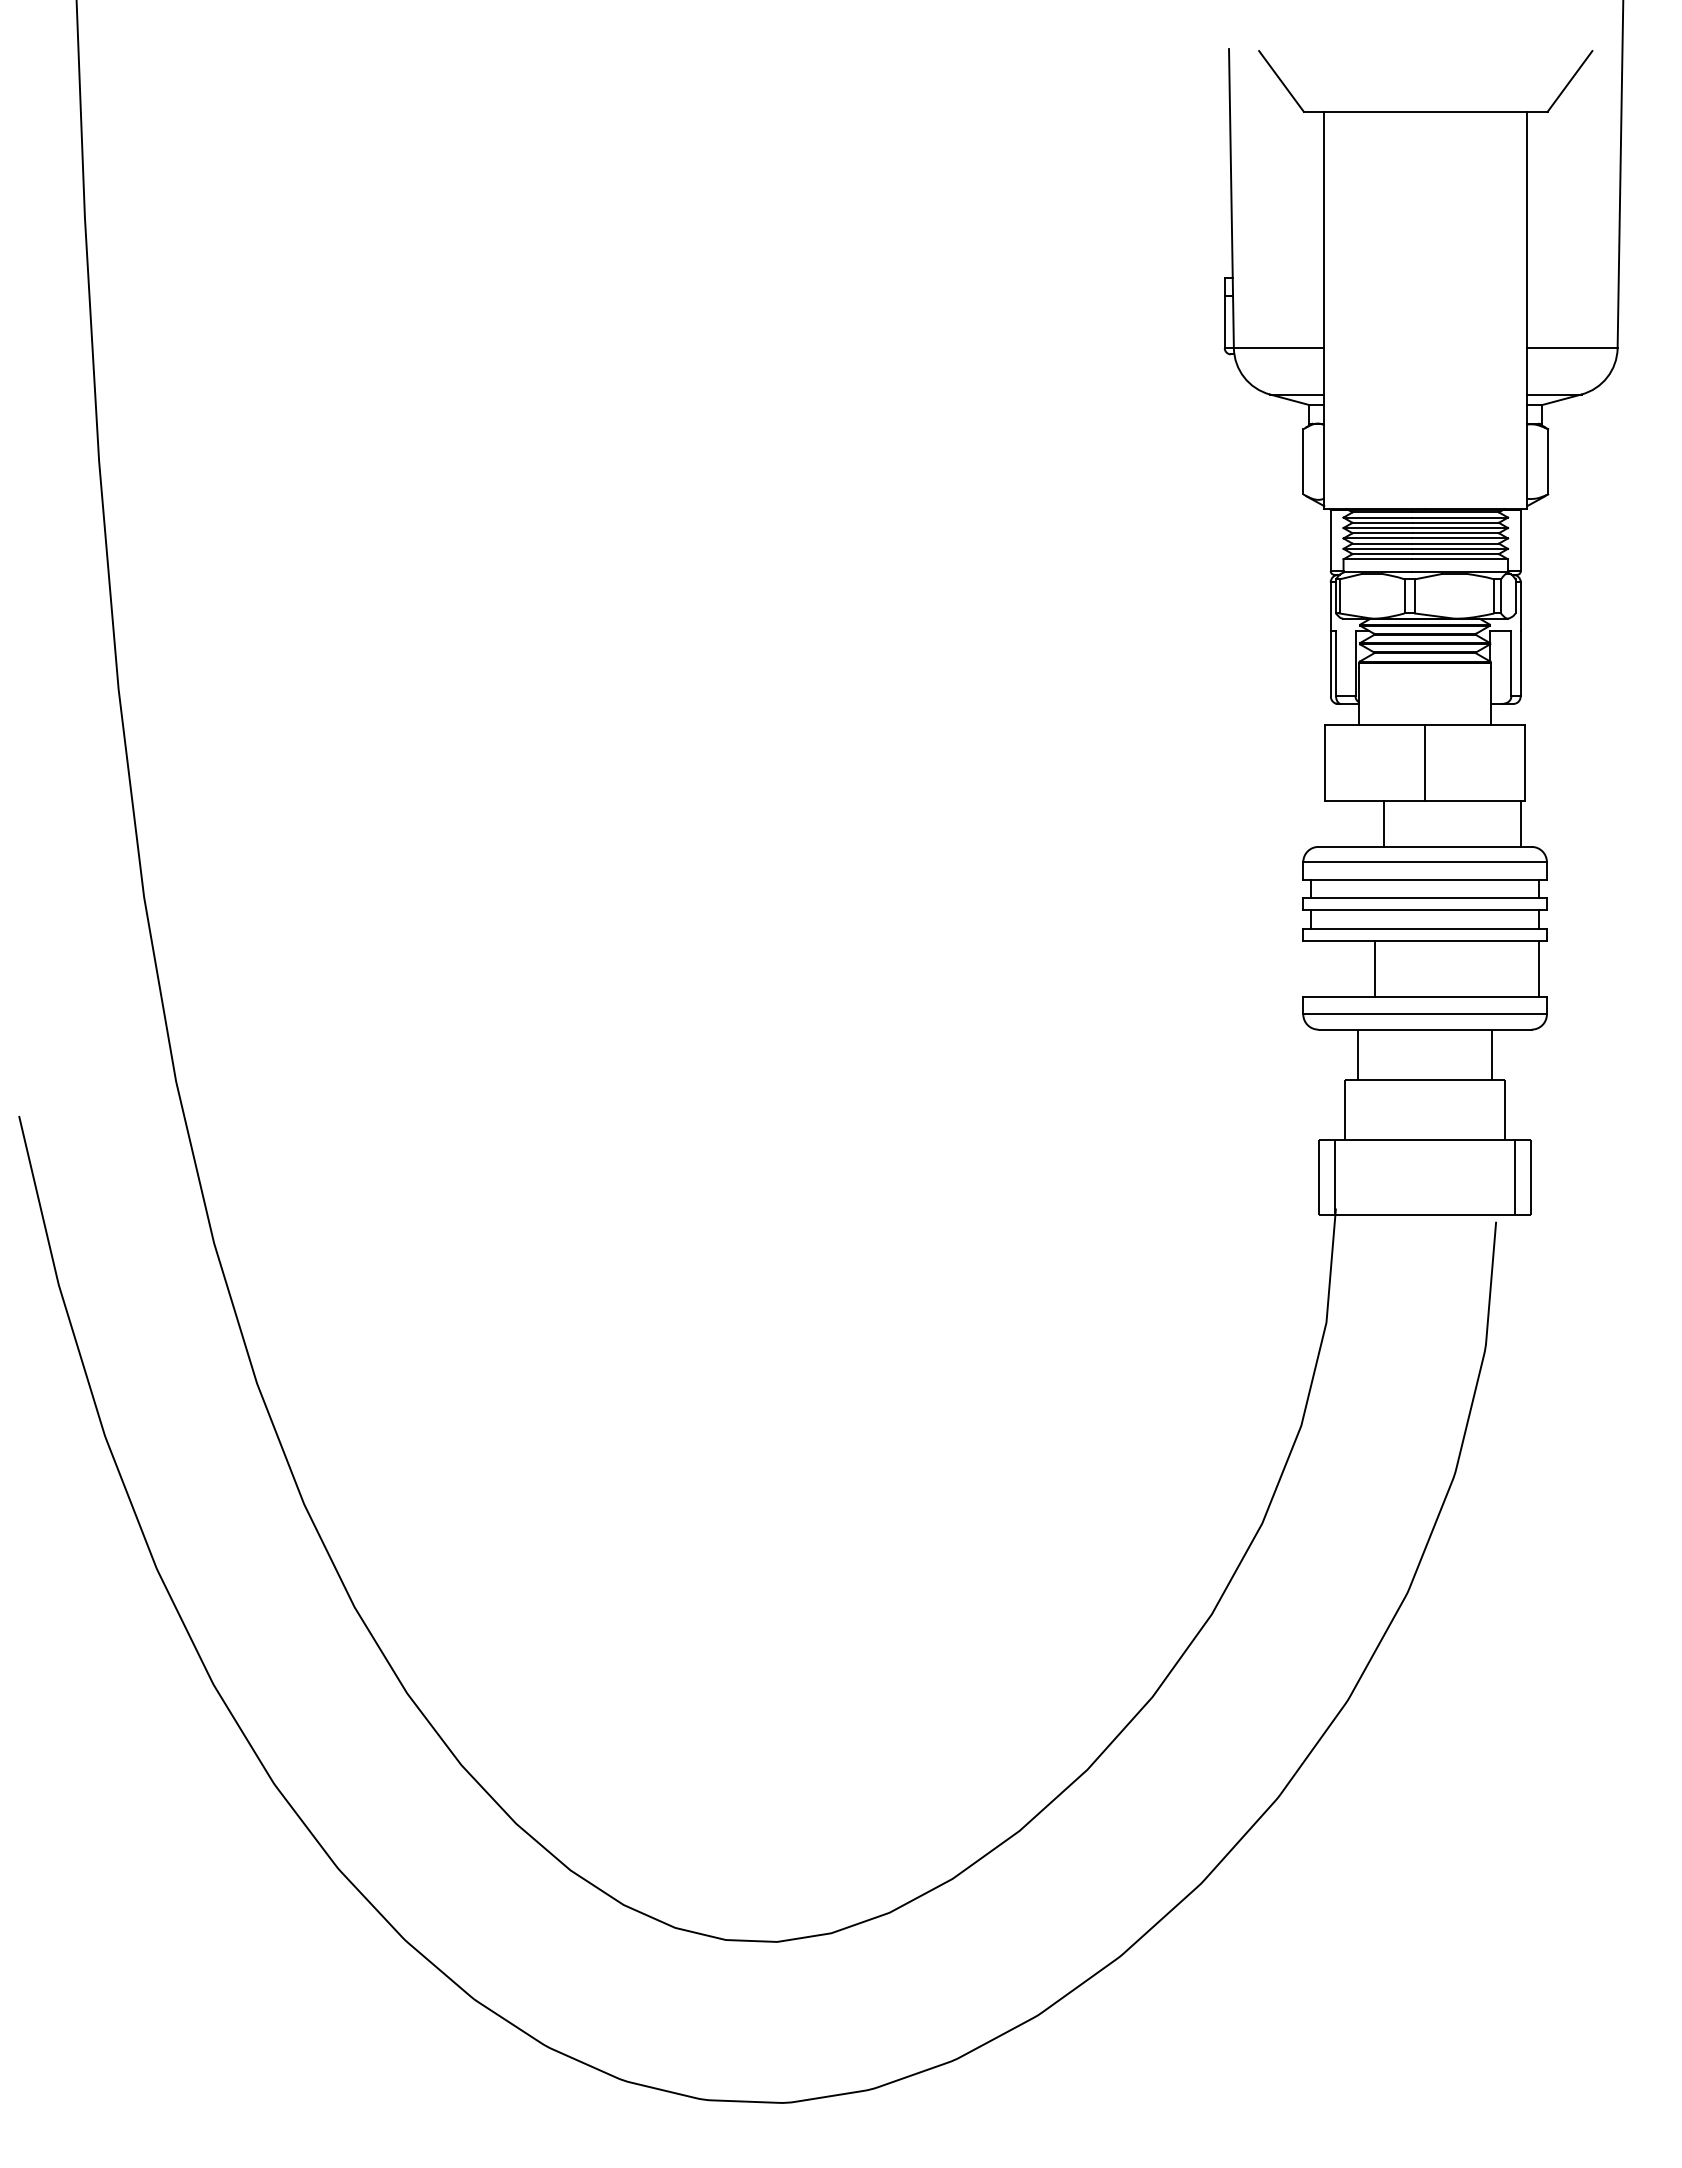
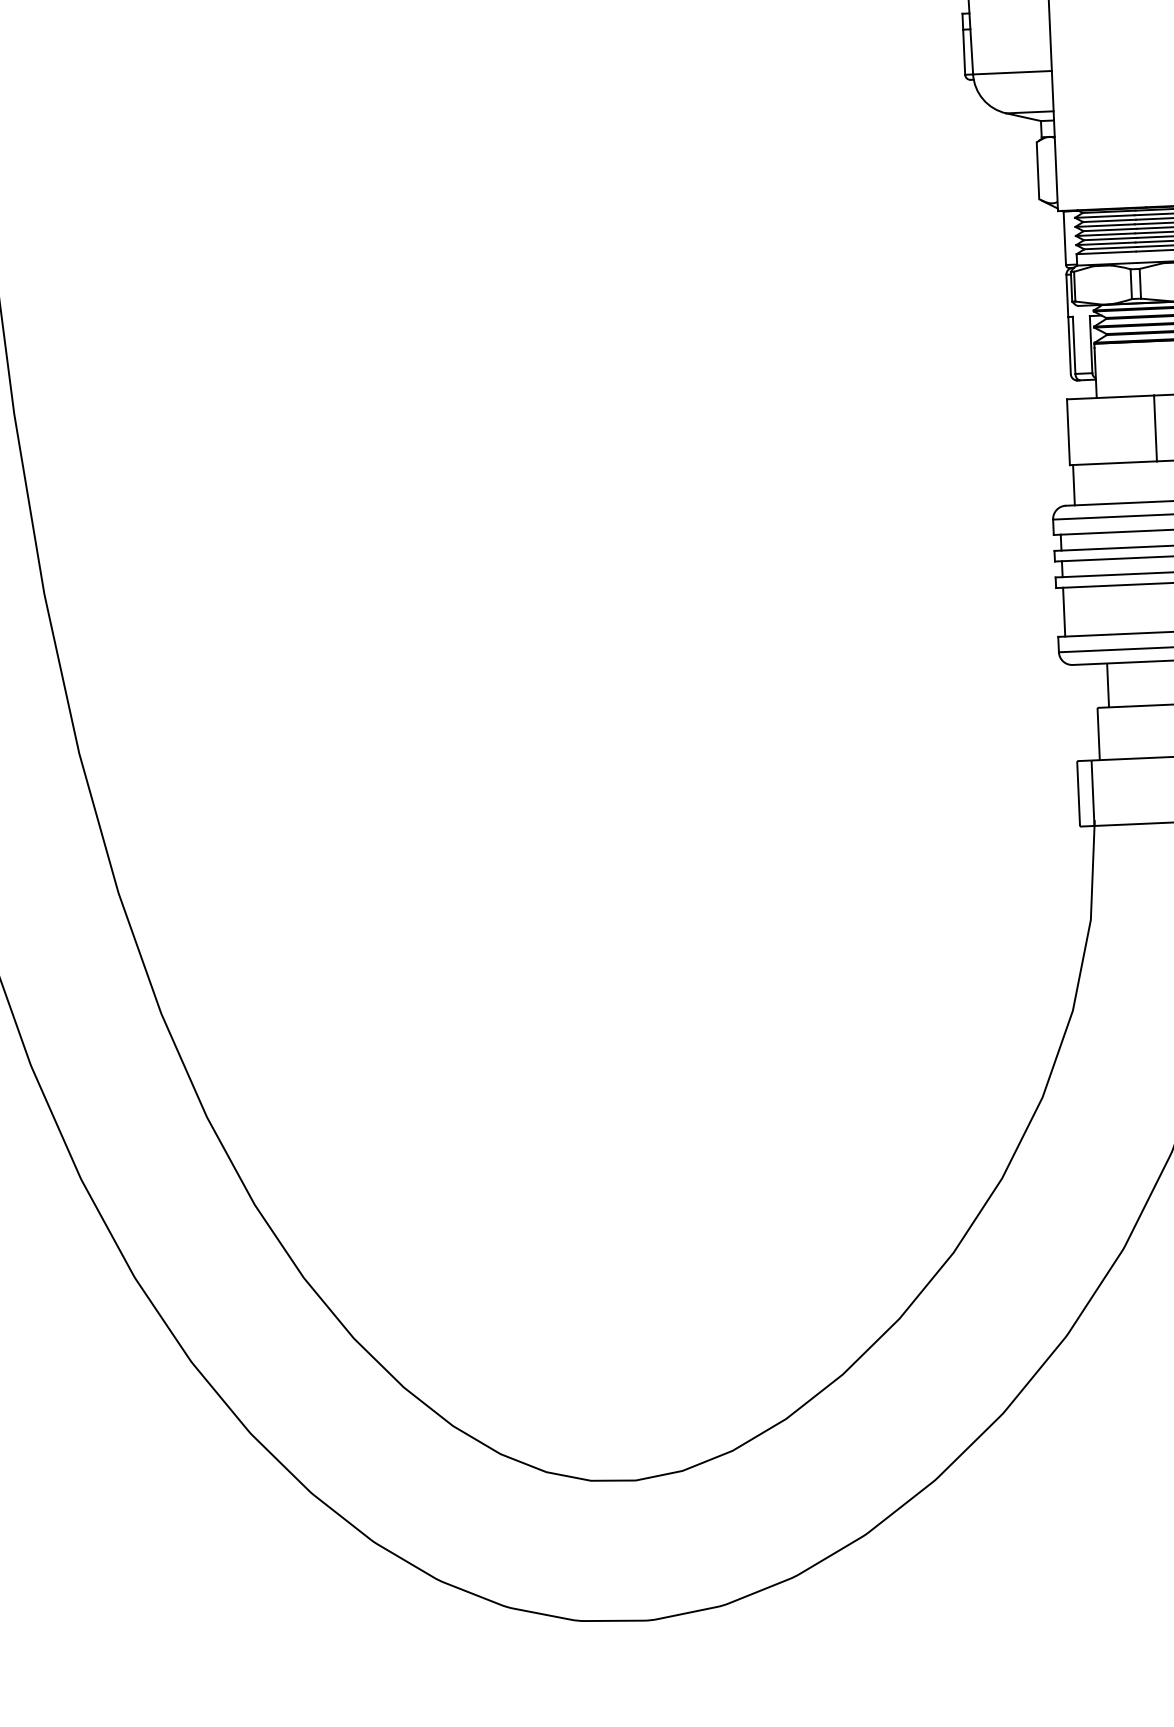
line: (1383, 823) -> (1073, 484), moved
line: (1375, 968) -> (1064, 611), moved

